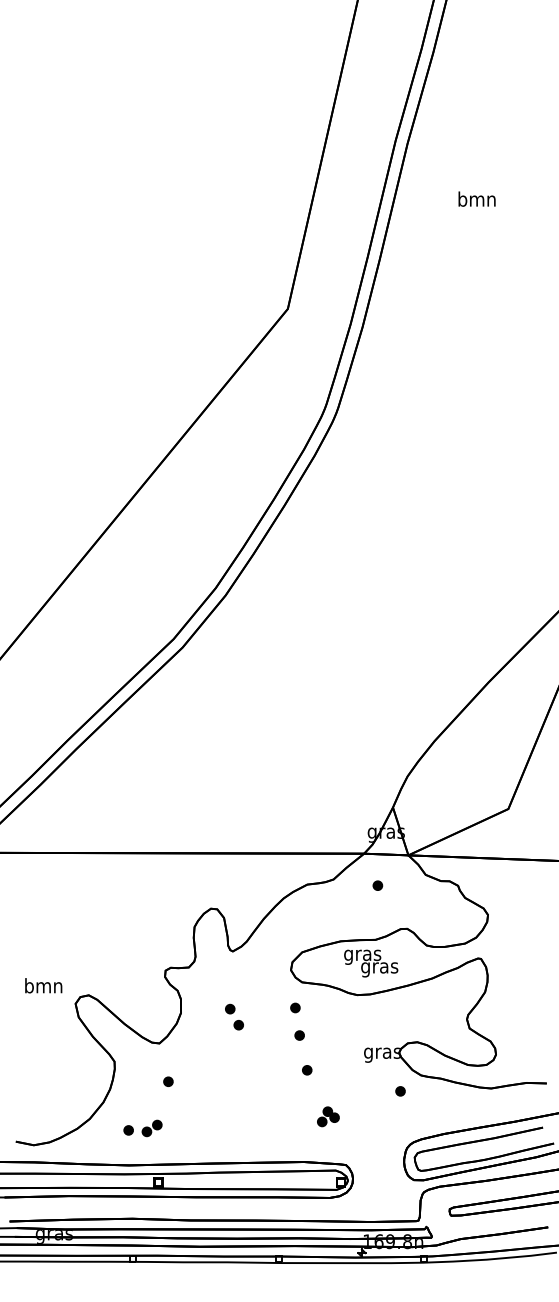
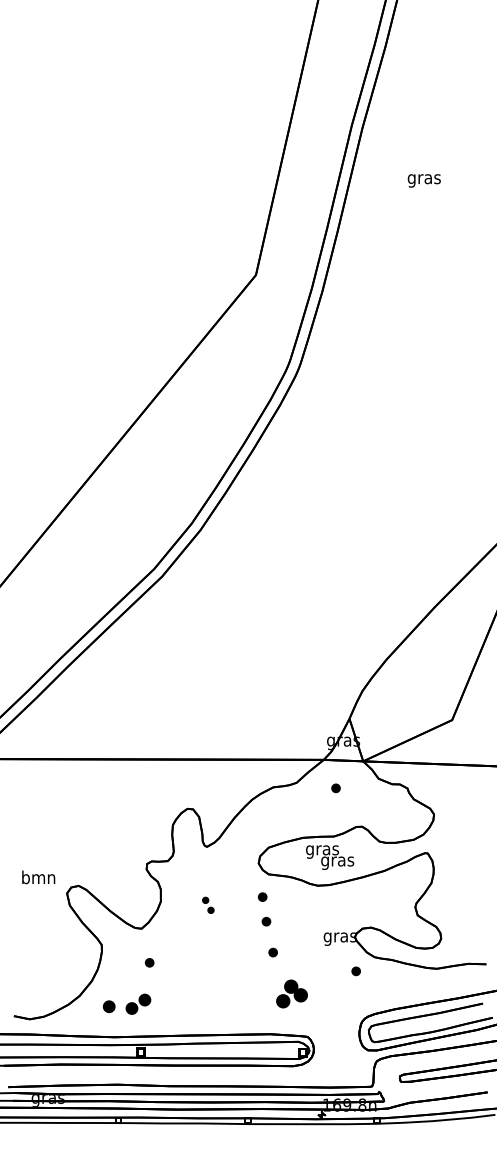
text: (476, 200) -> (423, 178), bmn -> gras
part: (233, 1017) -> (207, 905), size x0.7
part: (327, 1116) -> (291, 993), size x1.6
part: (142, 1128) -> (126, 1004), size x1.4

